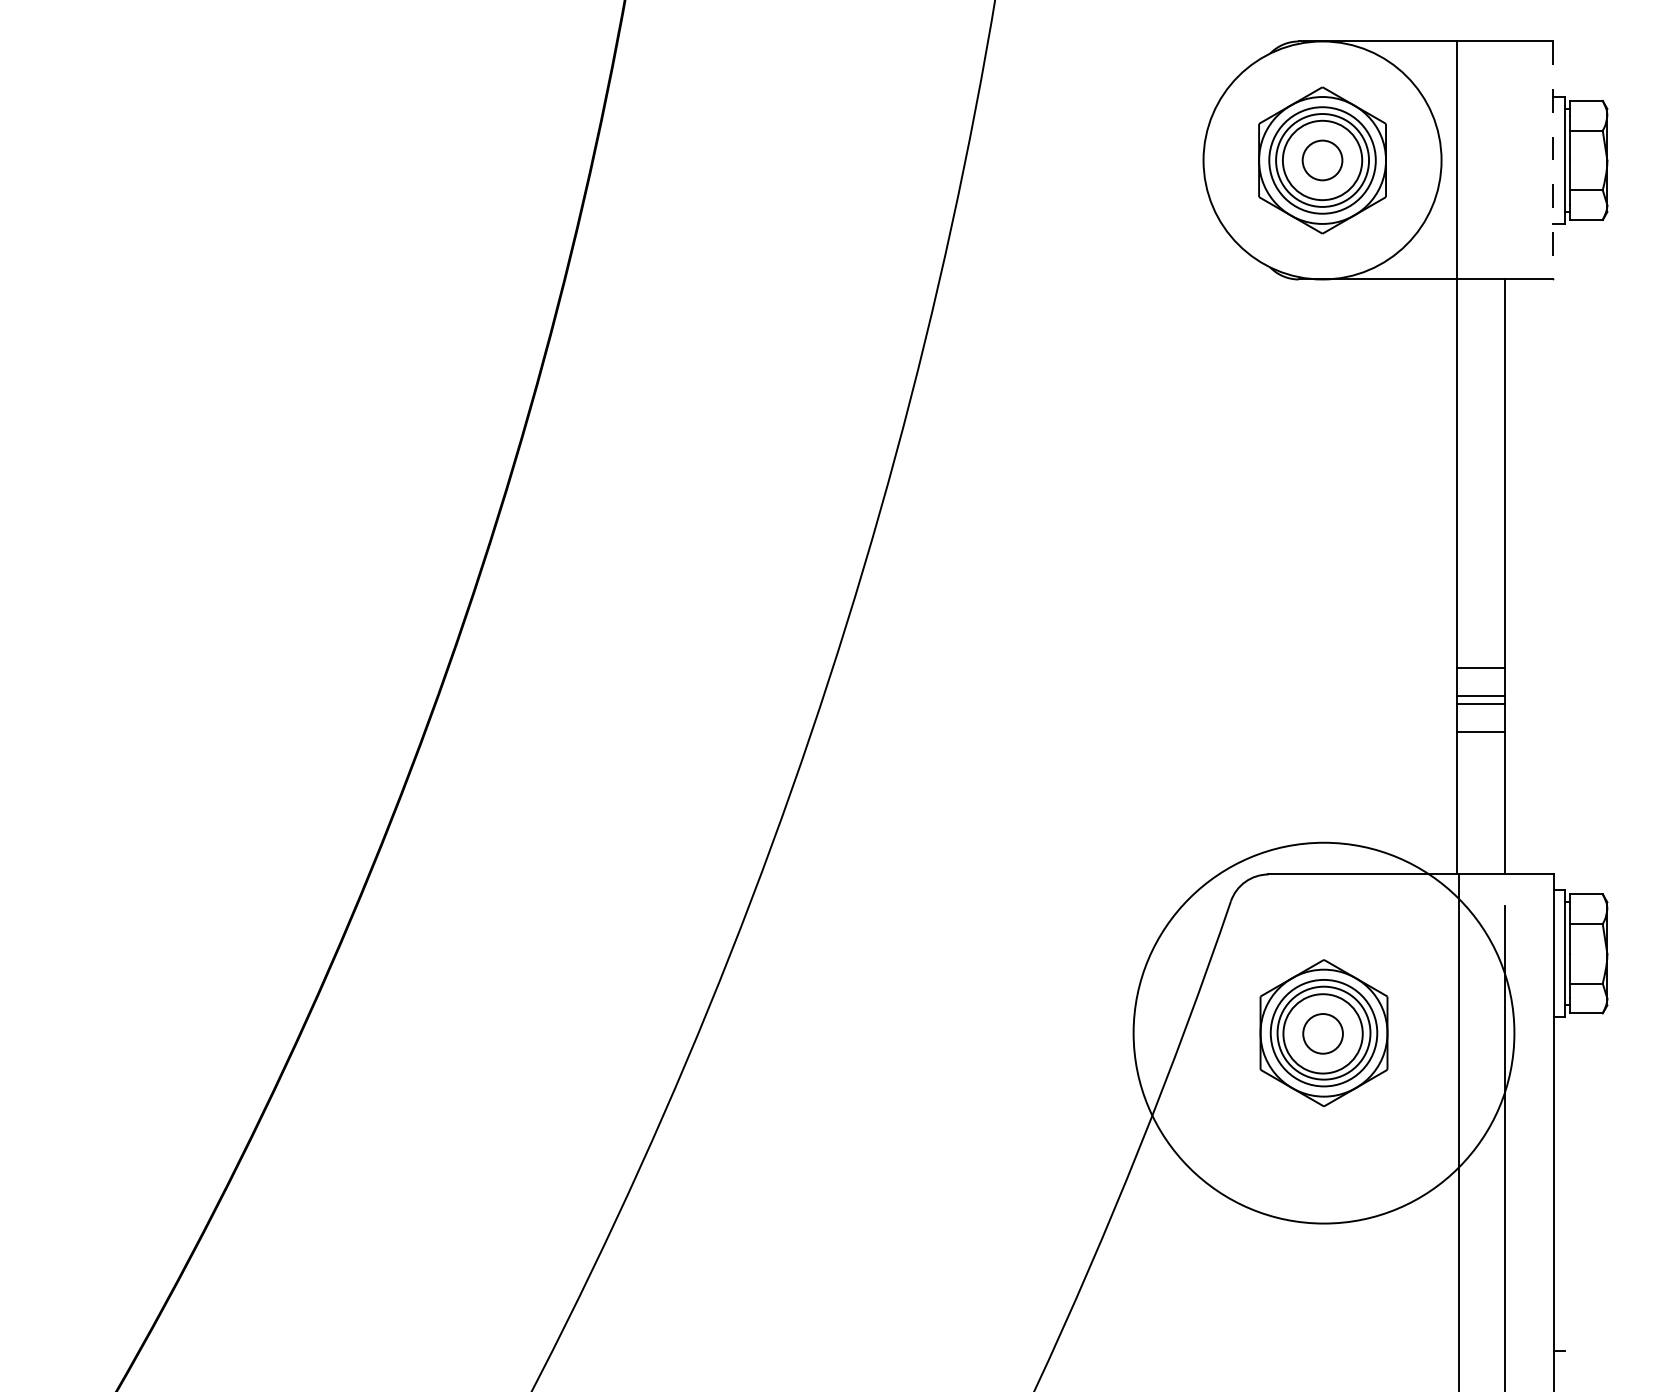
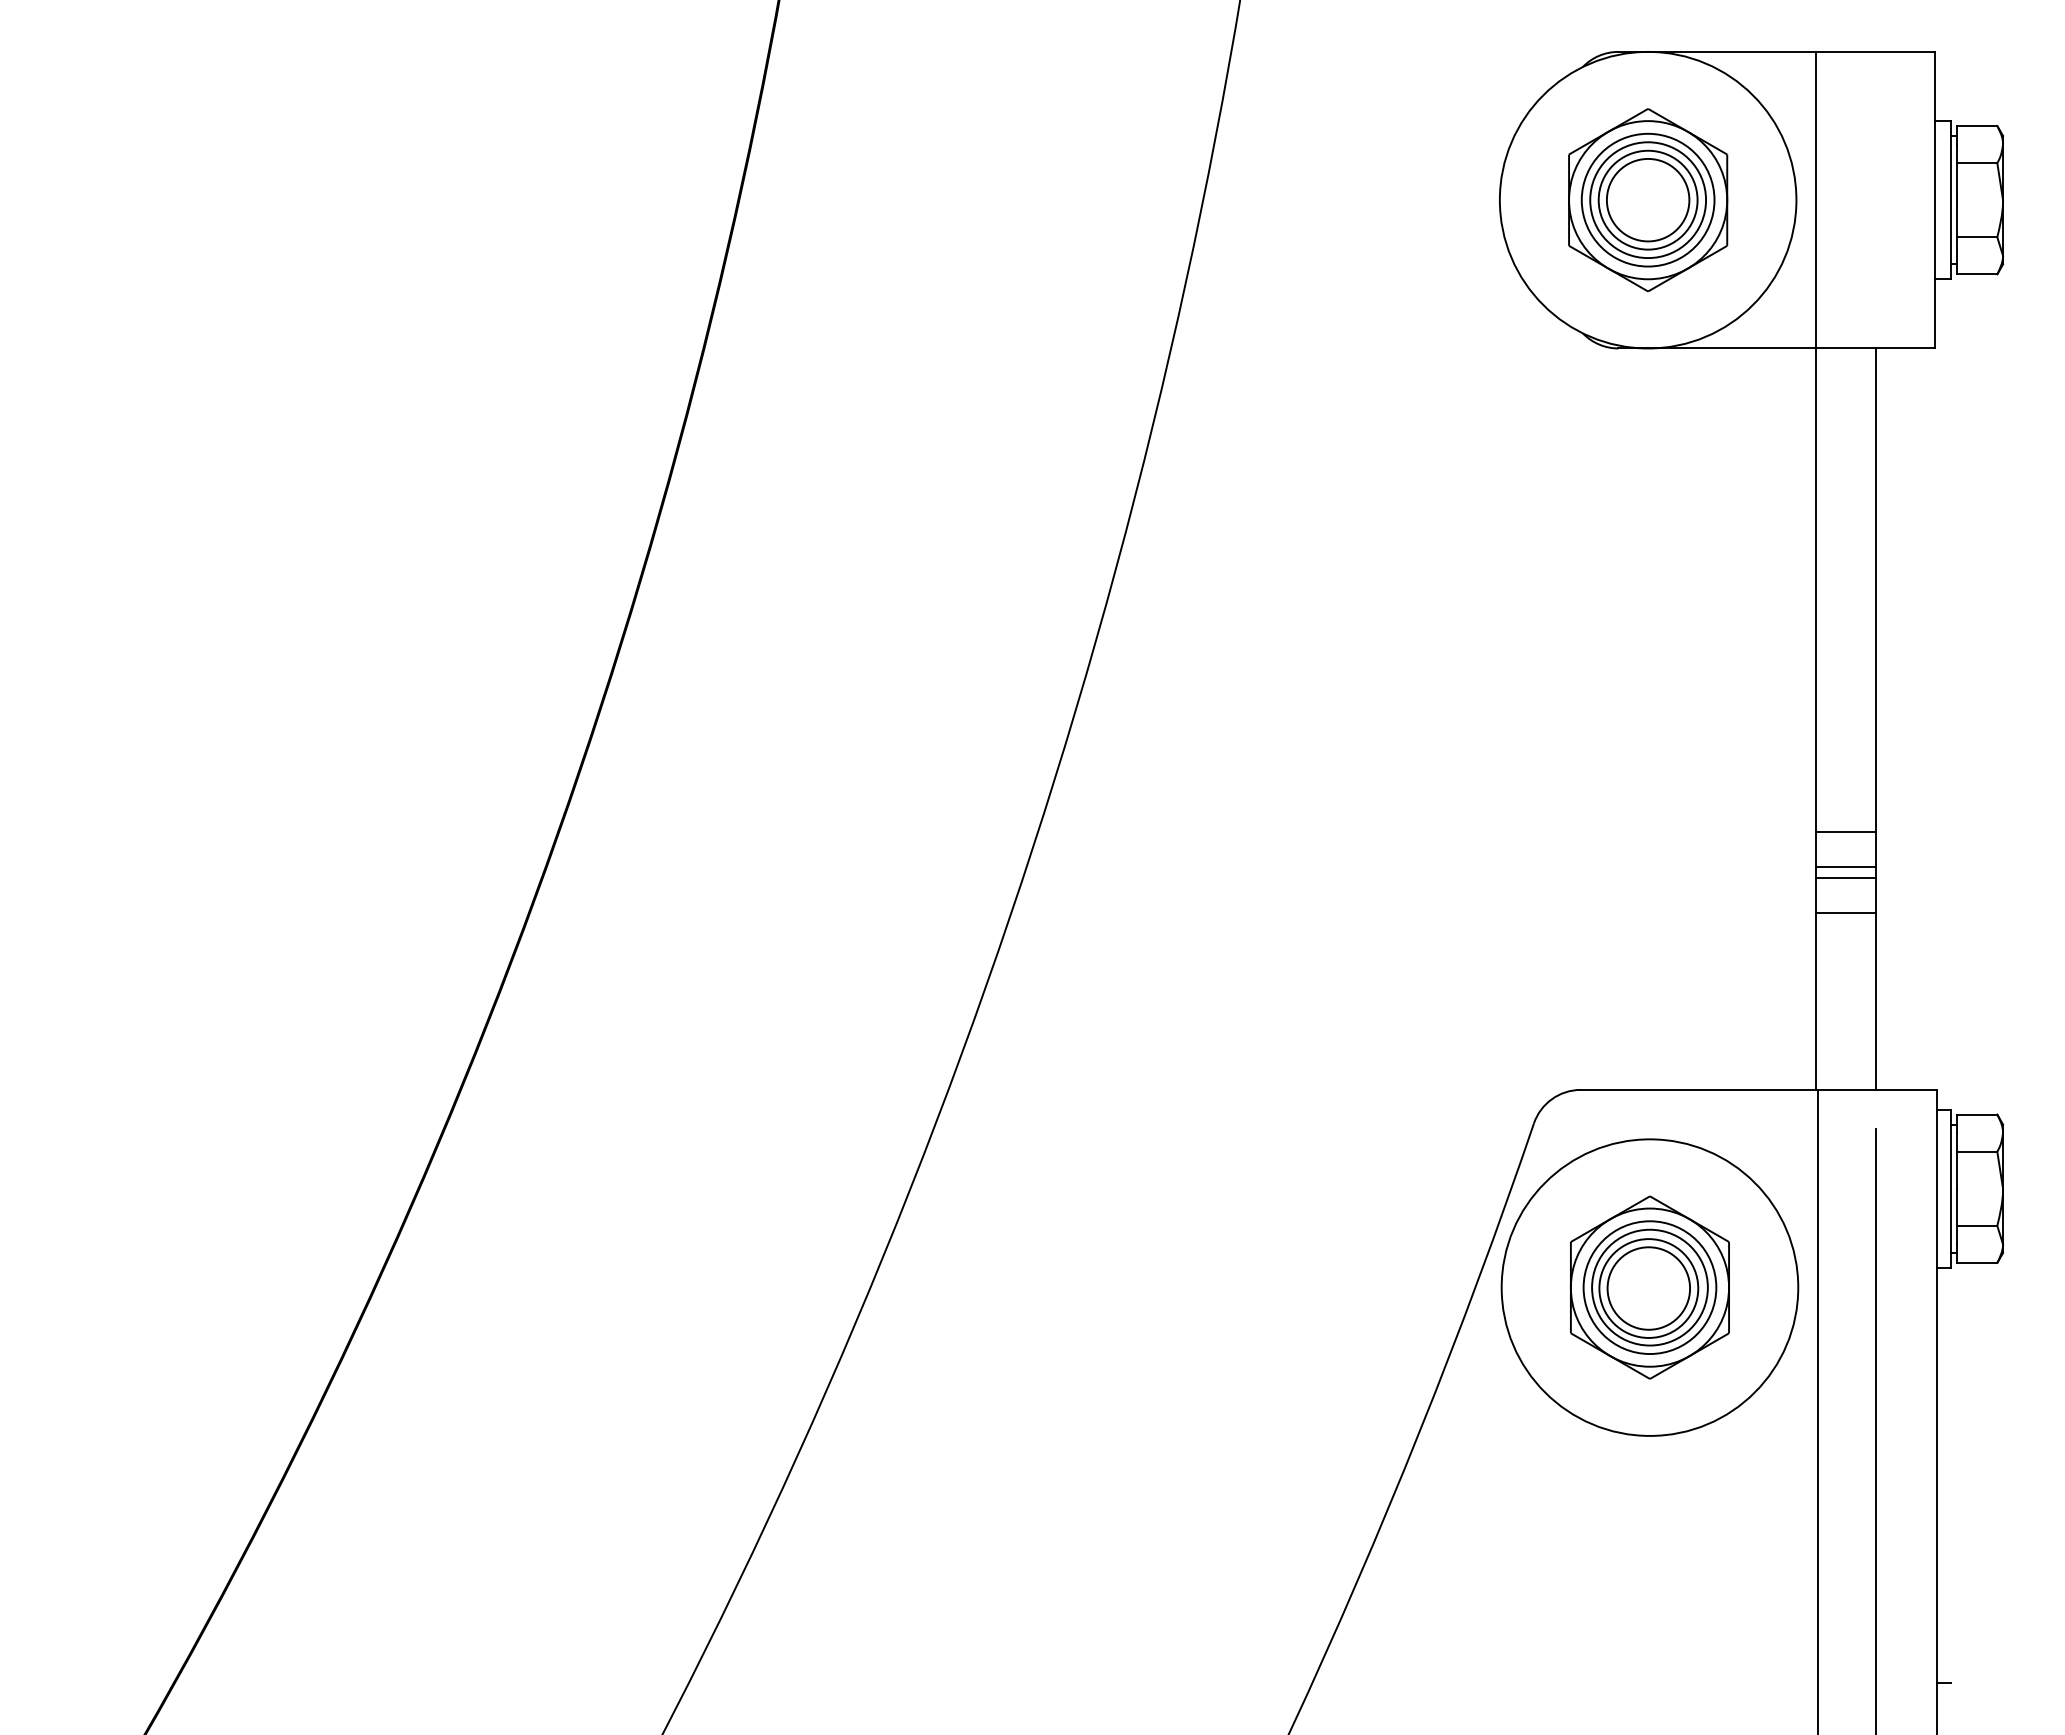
circle: (1322, 159) -> (1647, 199), size x1.67
line: (1552, 160) -> (1934, 200), dashed -> solid
circle: (1322, 1033) -> (1648, 1288), size x1.67
circle: (1323, 1033) -> (1649, 1287), size x0.62

